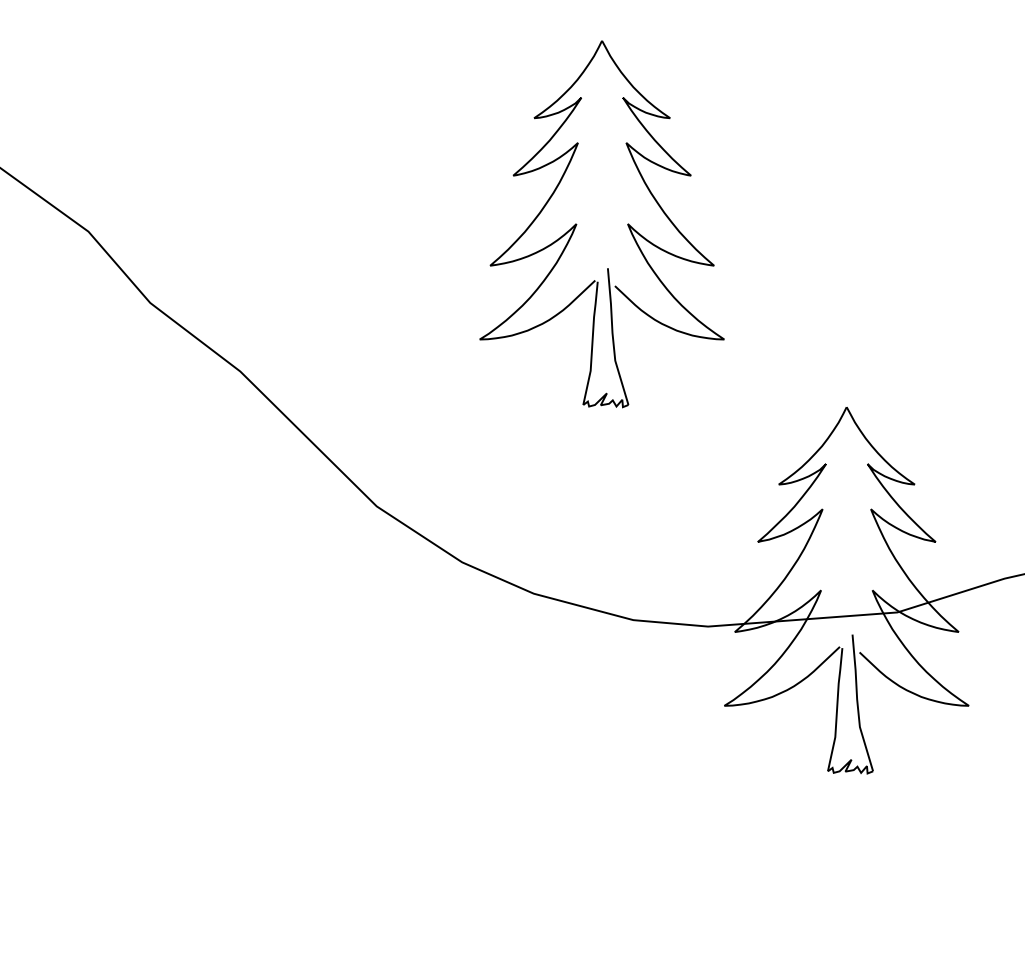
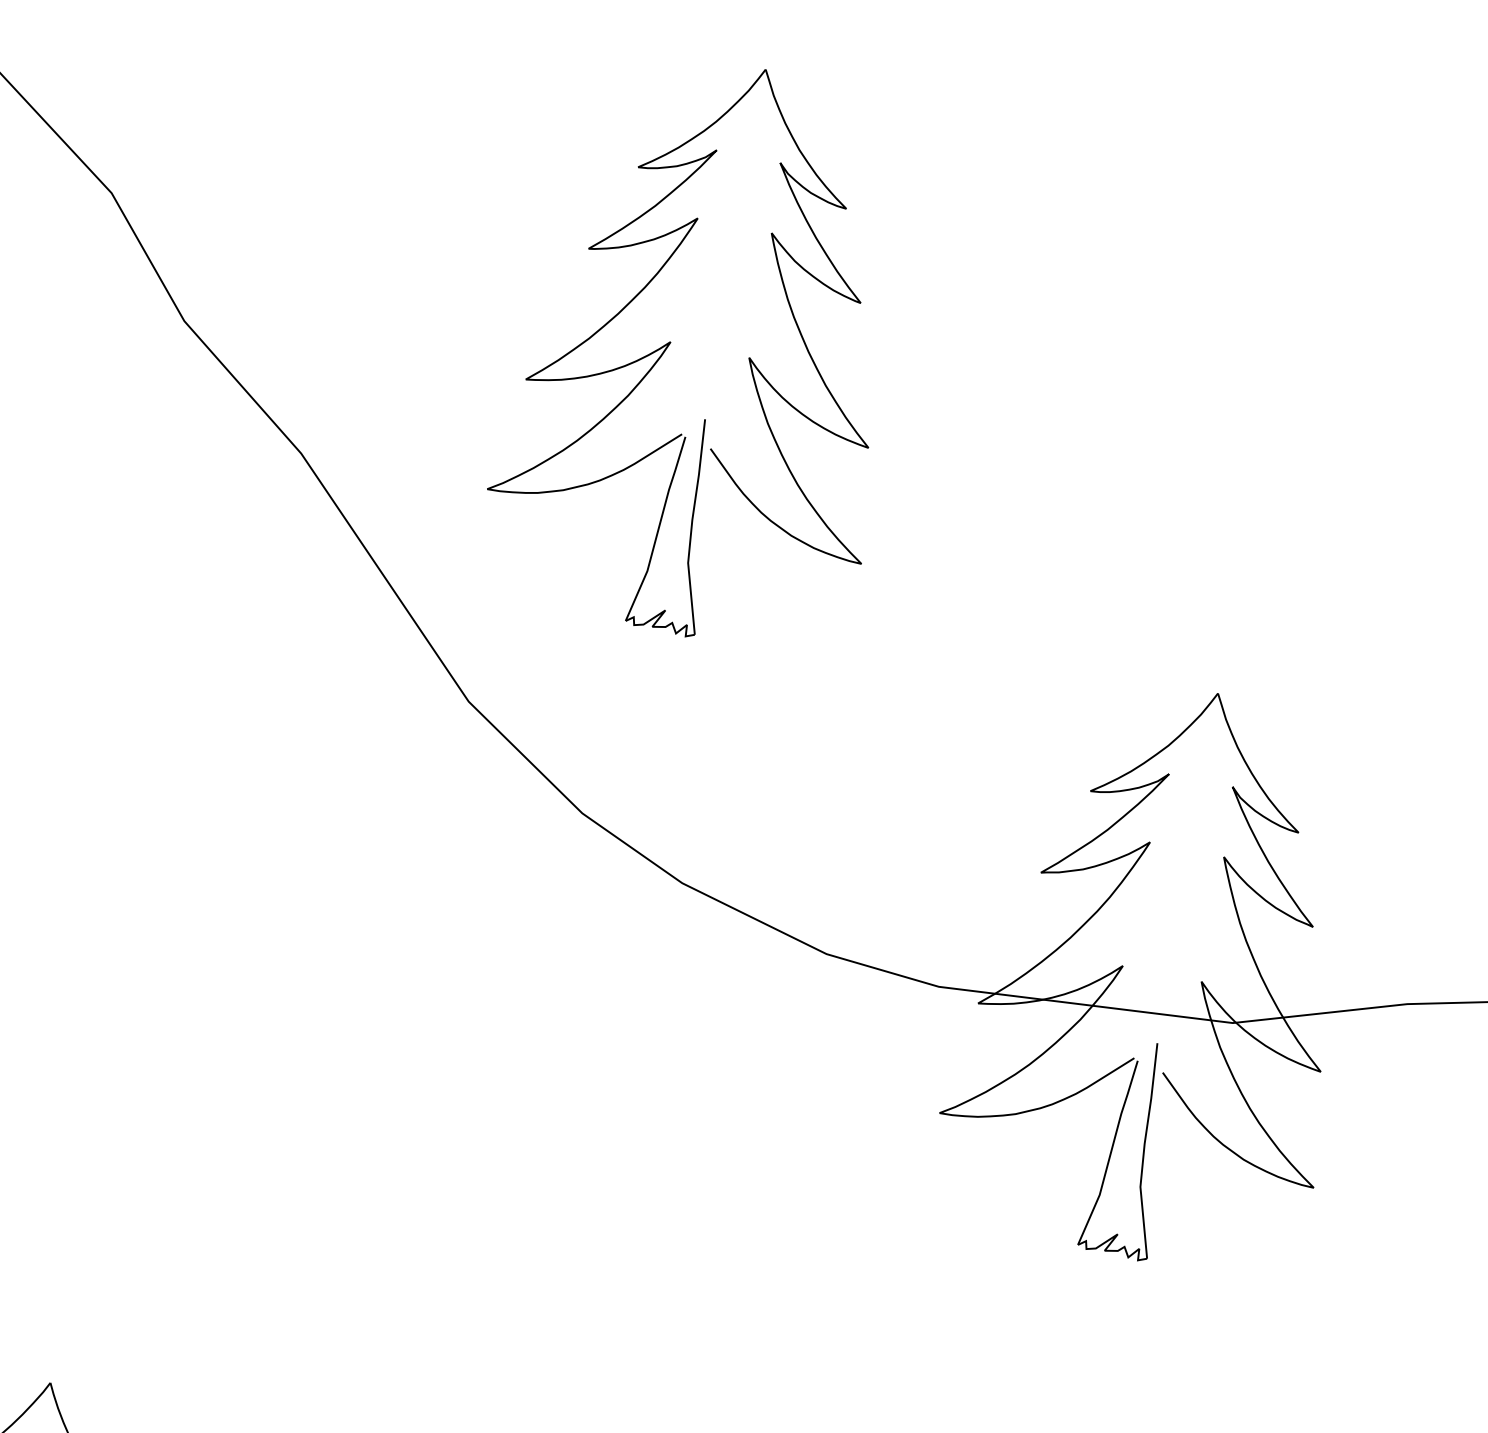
part: (577, 224) -> (672, 343), moved

